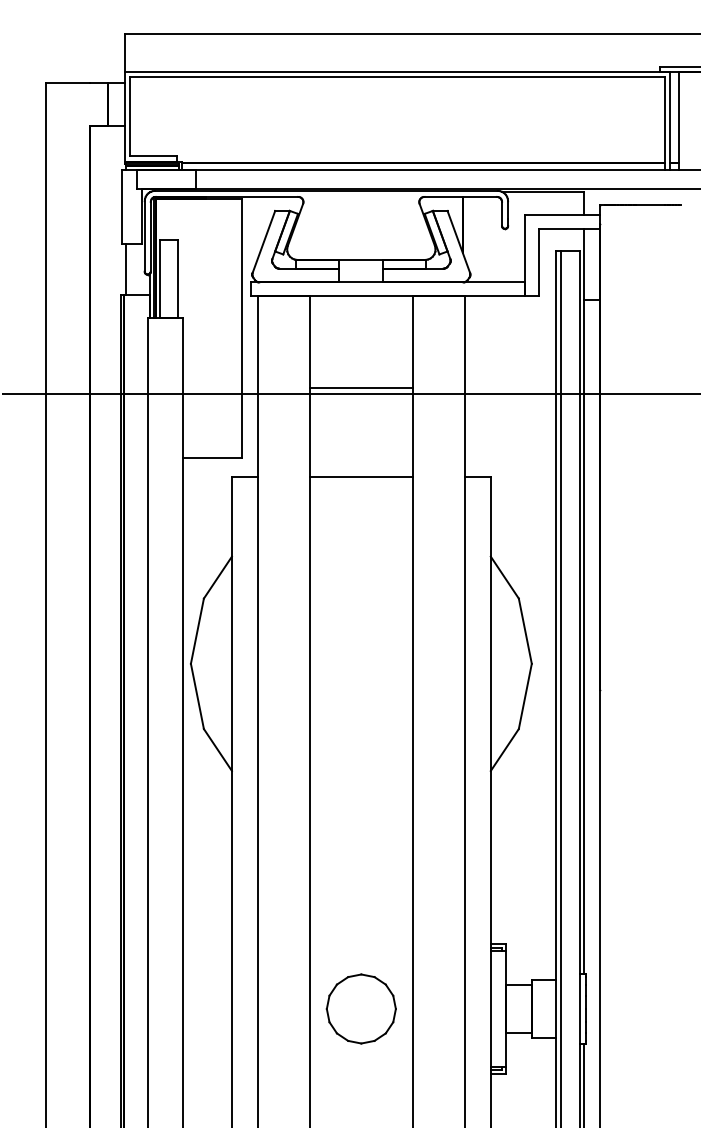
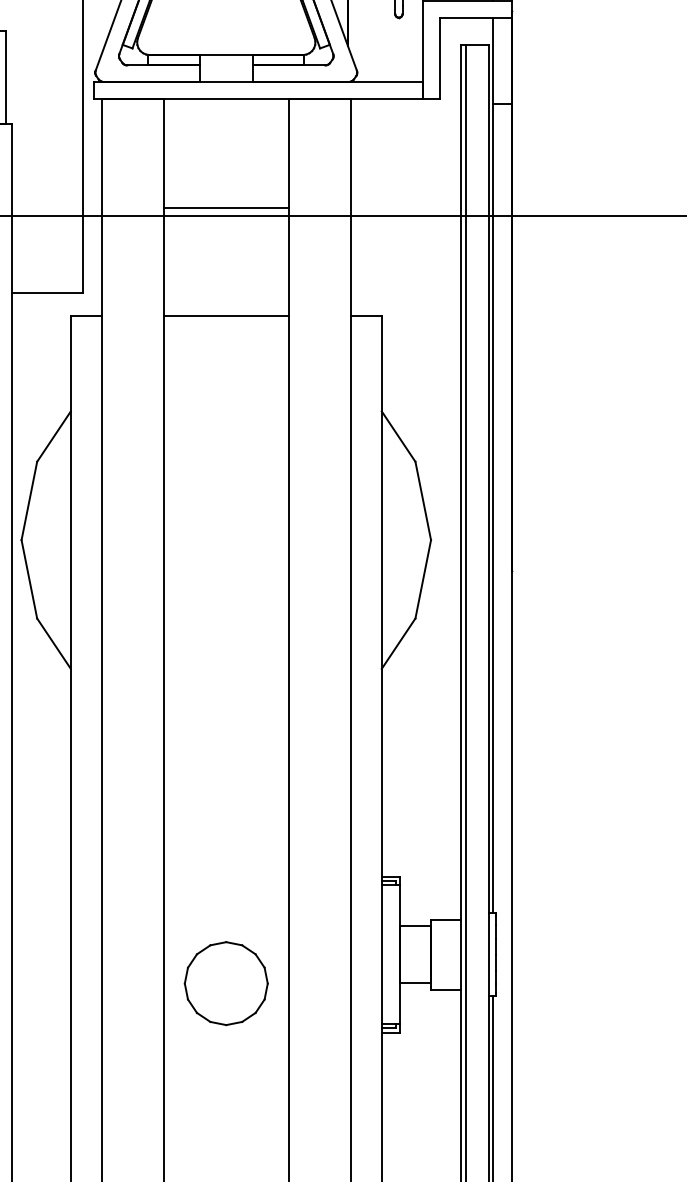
part: (360, 1008) -> (225, 983), moved

